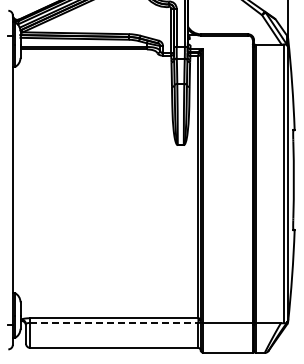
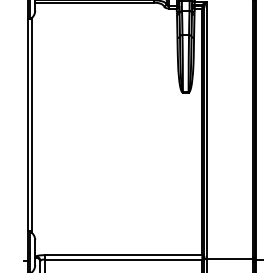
line: (17, 179) -> (32, 124), added
line: (114, 322) -> (123, 259), dashed -> solid

